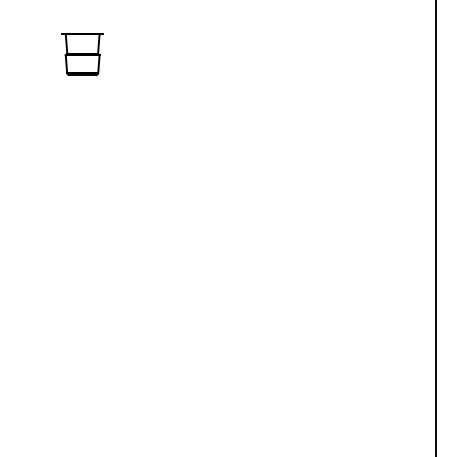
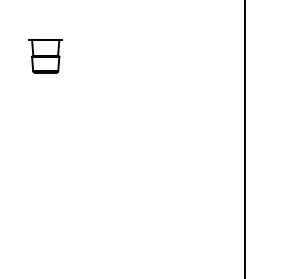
part: (82, 53) -> (45, 55), size x1.43

